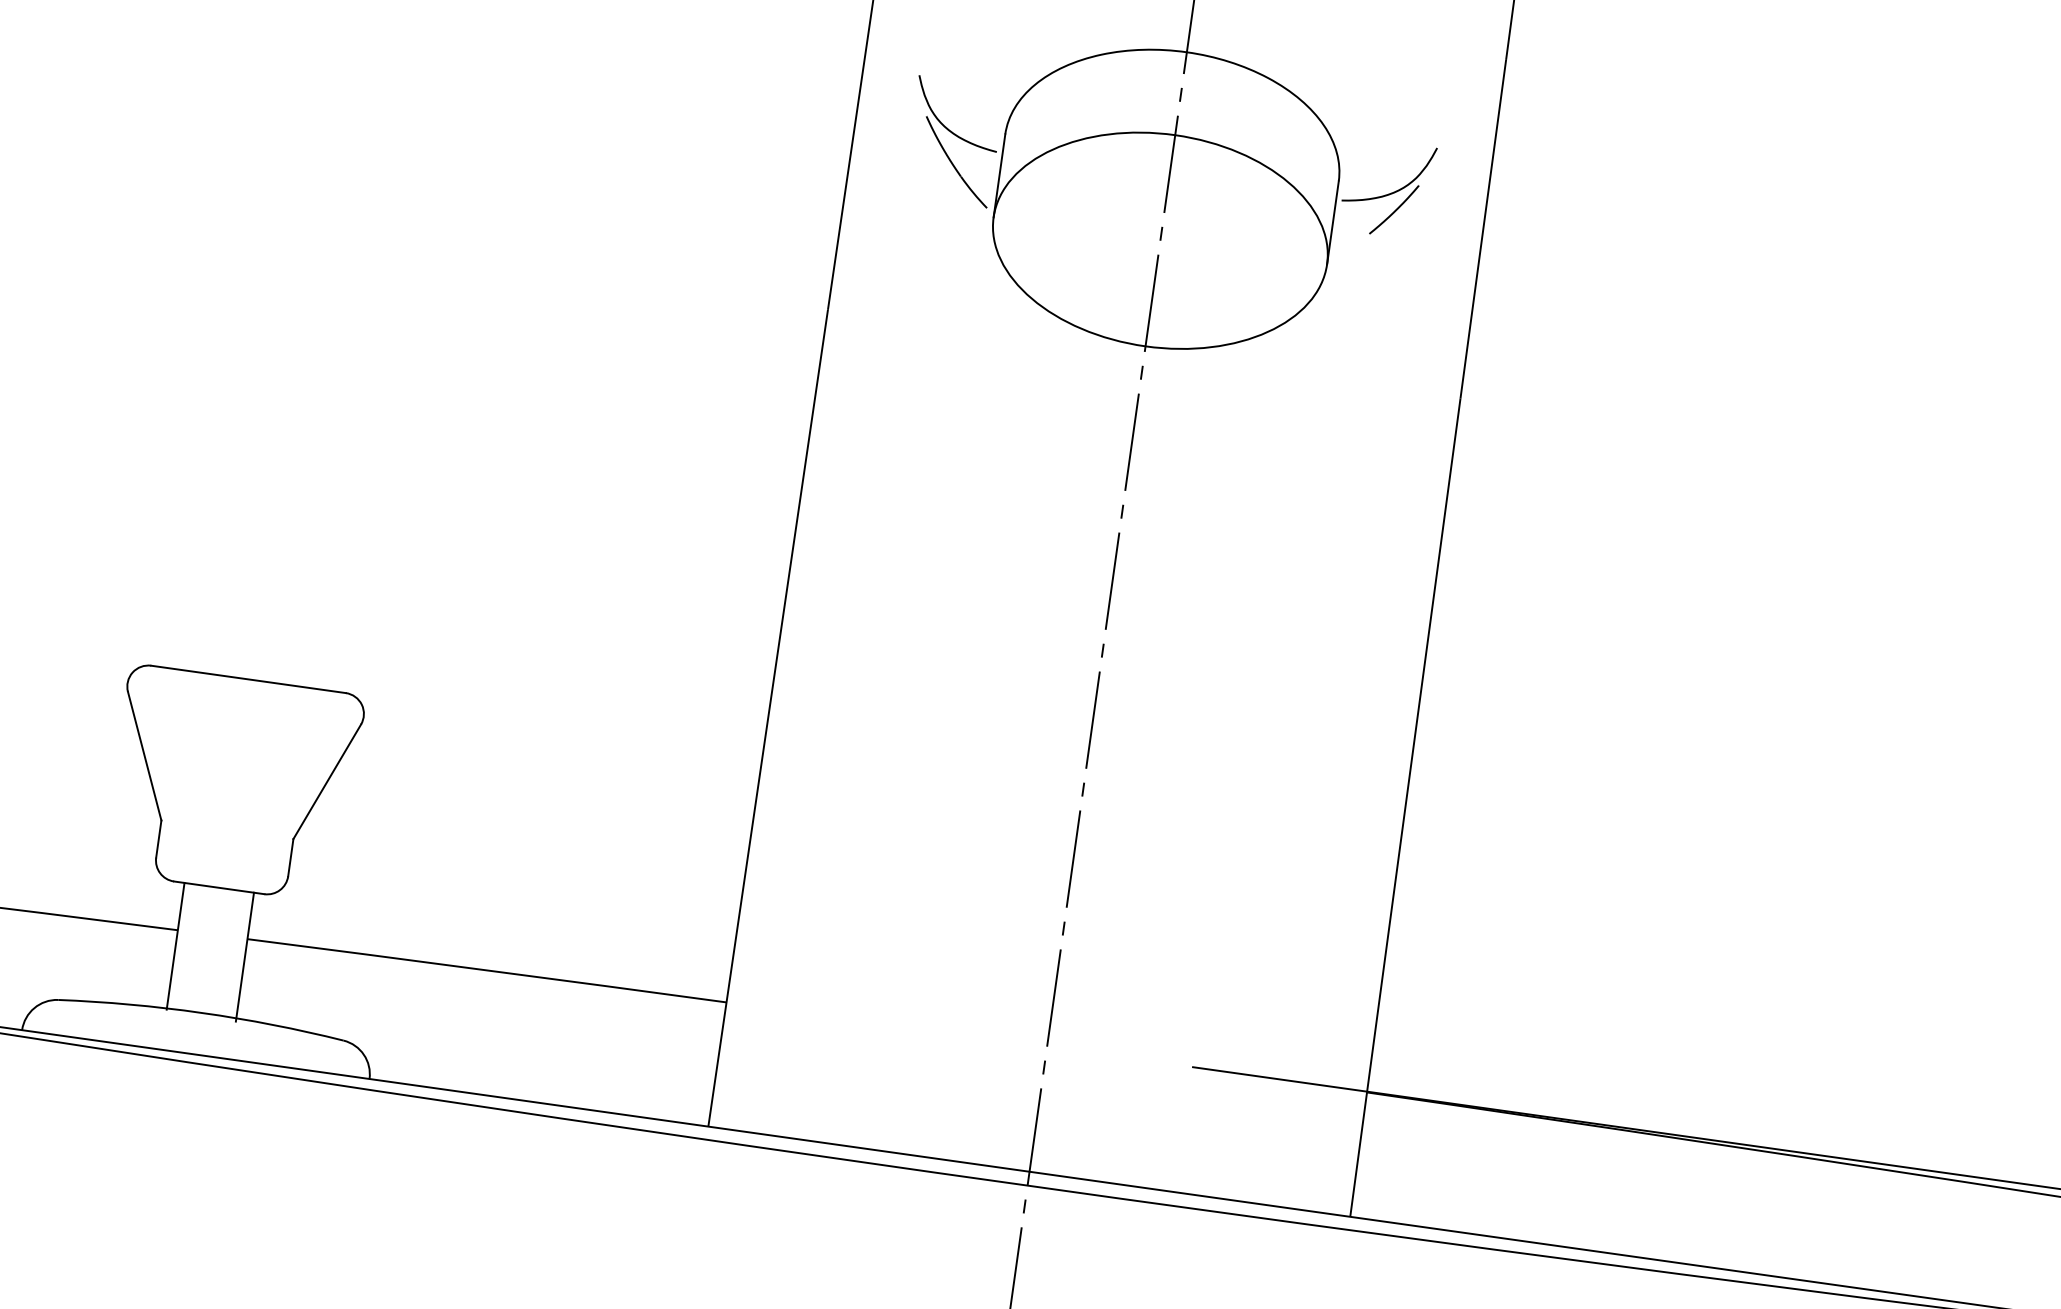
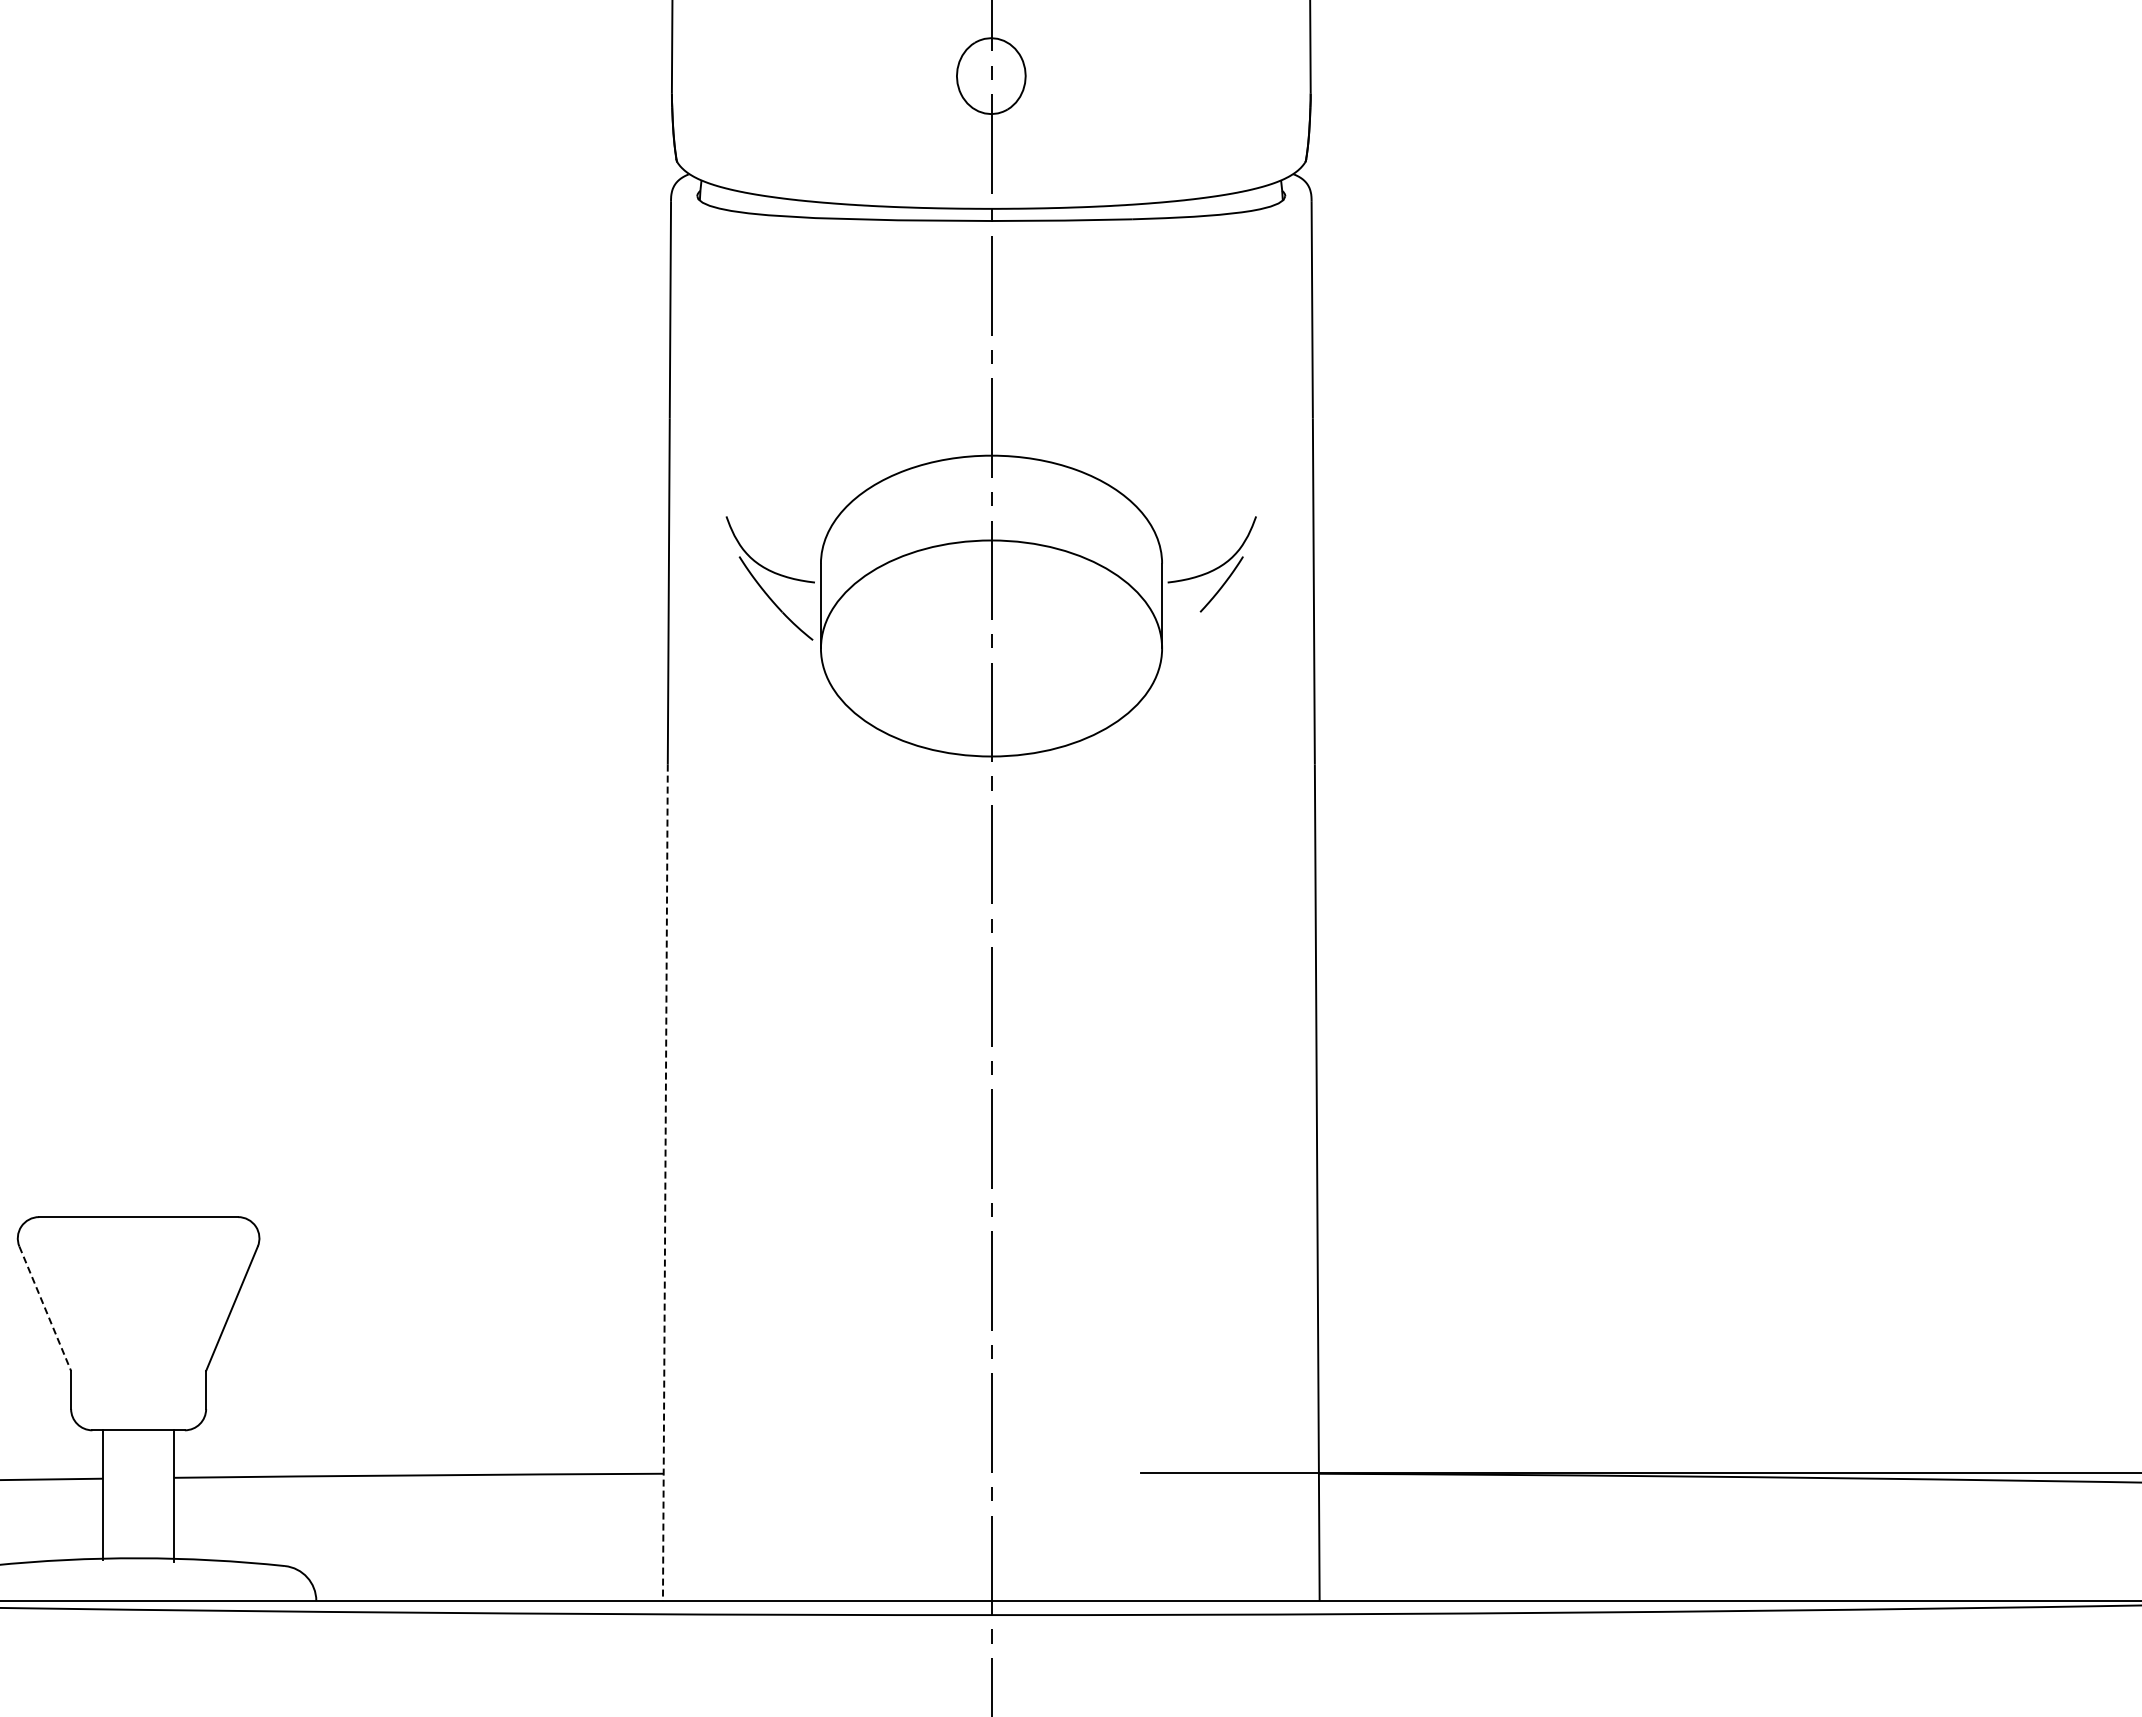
line: (768, 718) -> (665, 1183), solid -> dashed
line: (144, 756) -> (45, 1309), solid -> dashed

